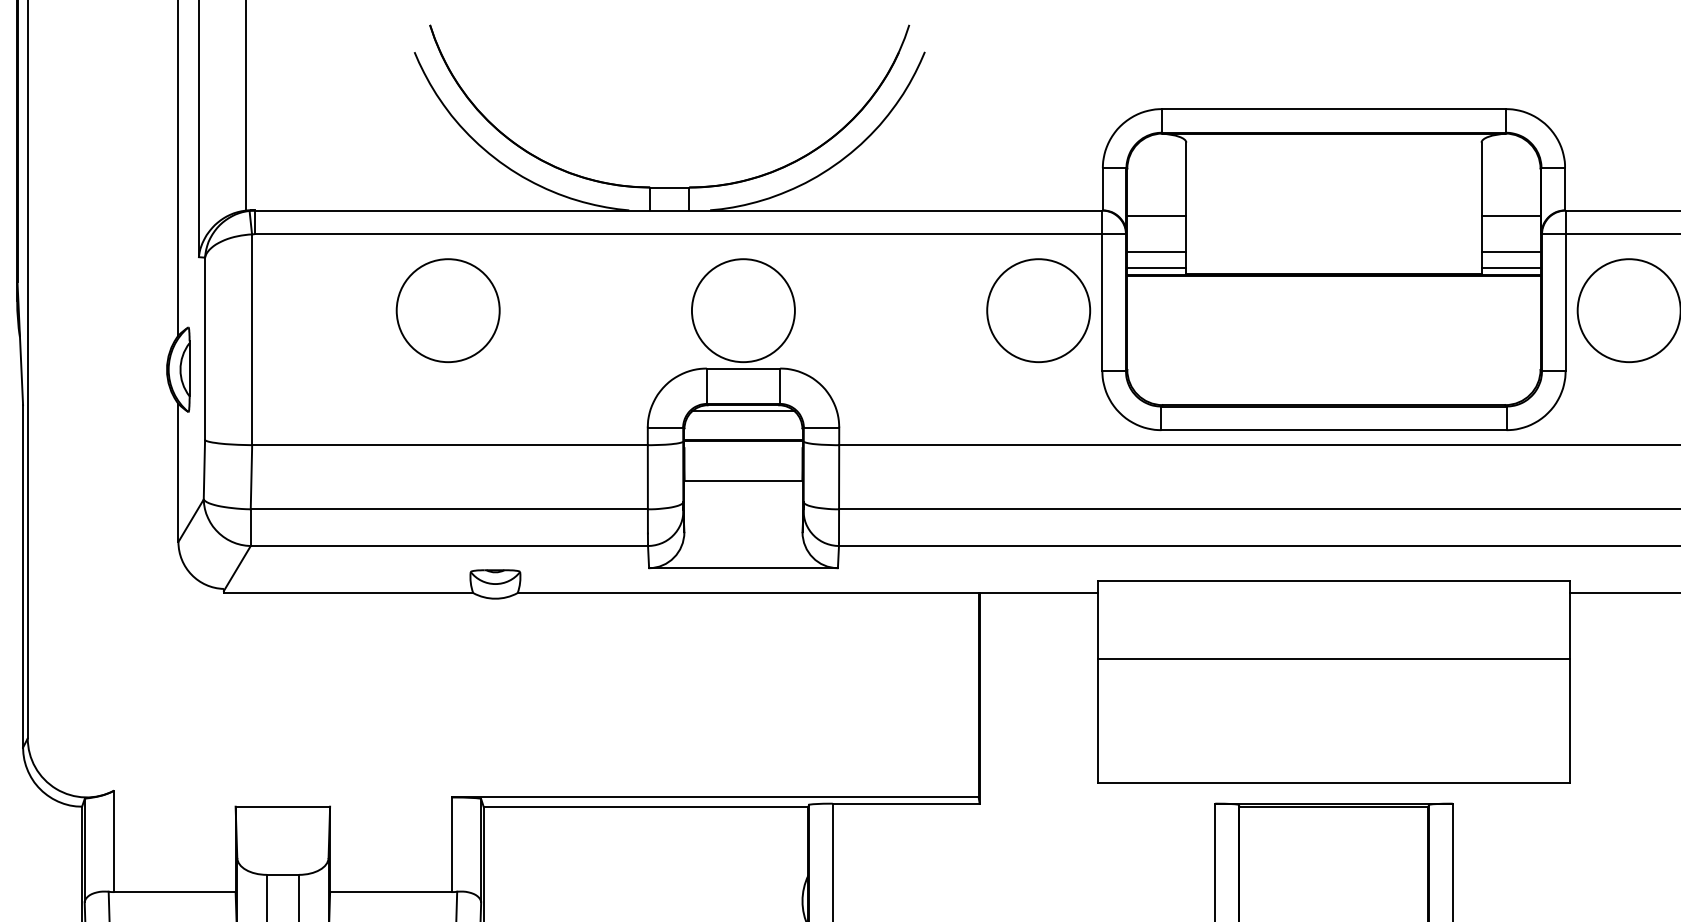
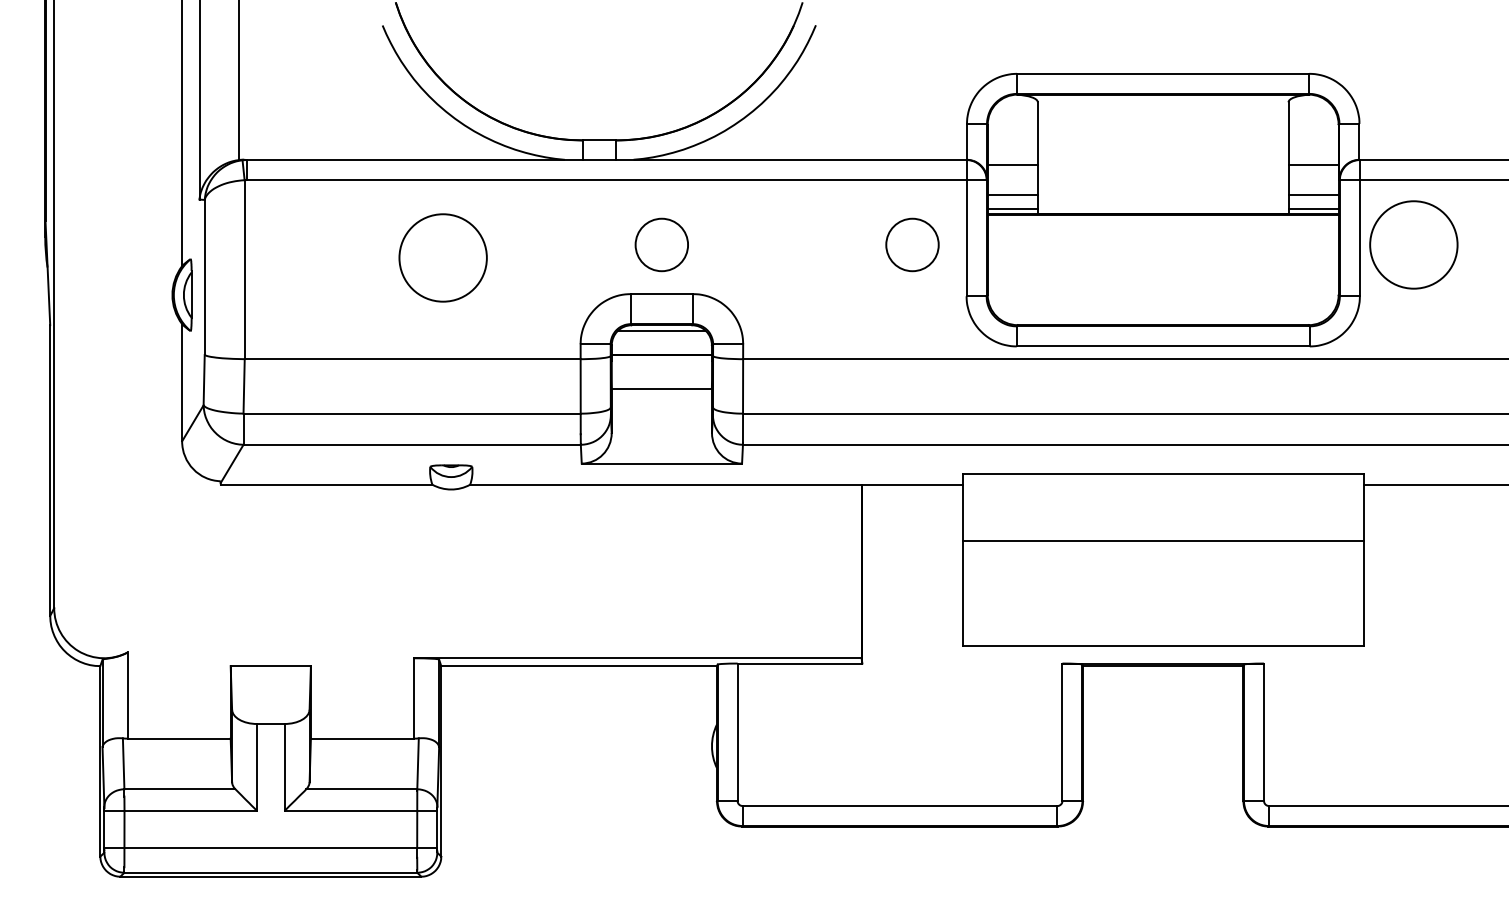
circle: (447, 310) -> (442, 257), moved
circle: (743, 310) -> (661, 244), size x0.6
circle: (1038, 310) -> (912, 244), size x0.6

